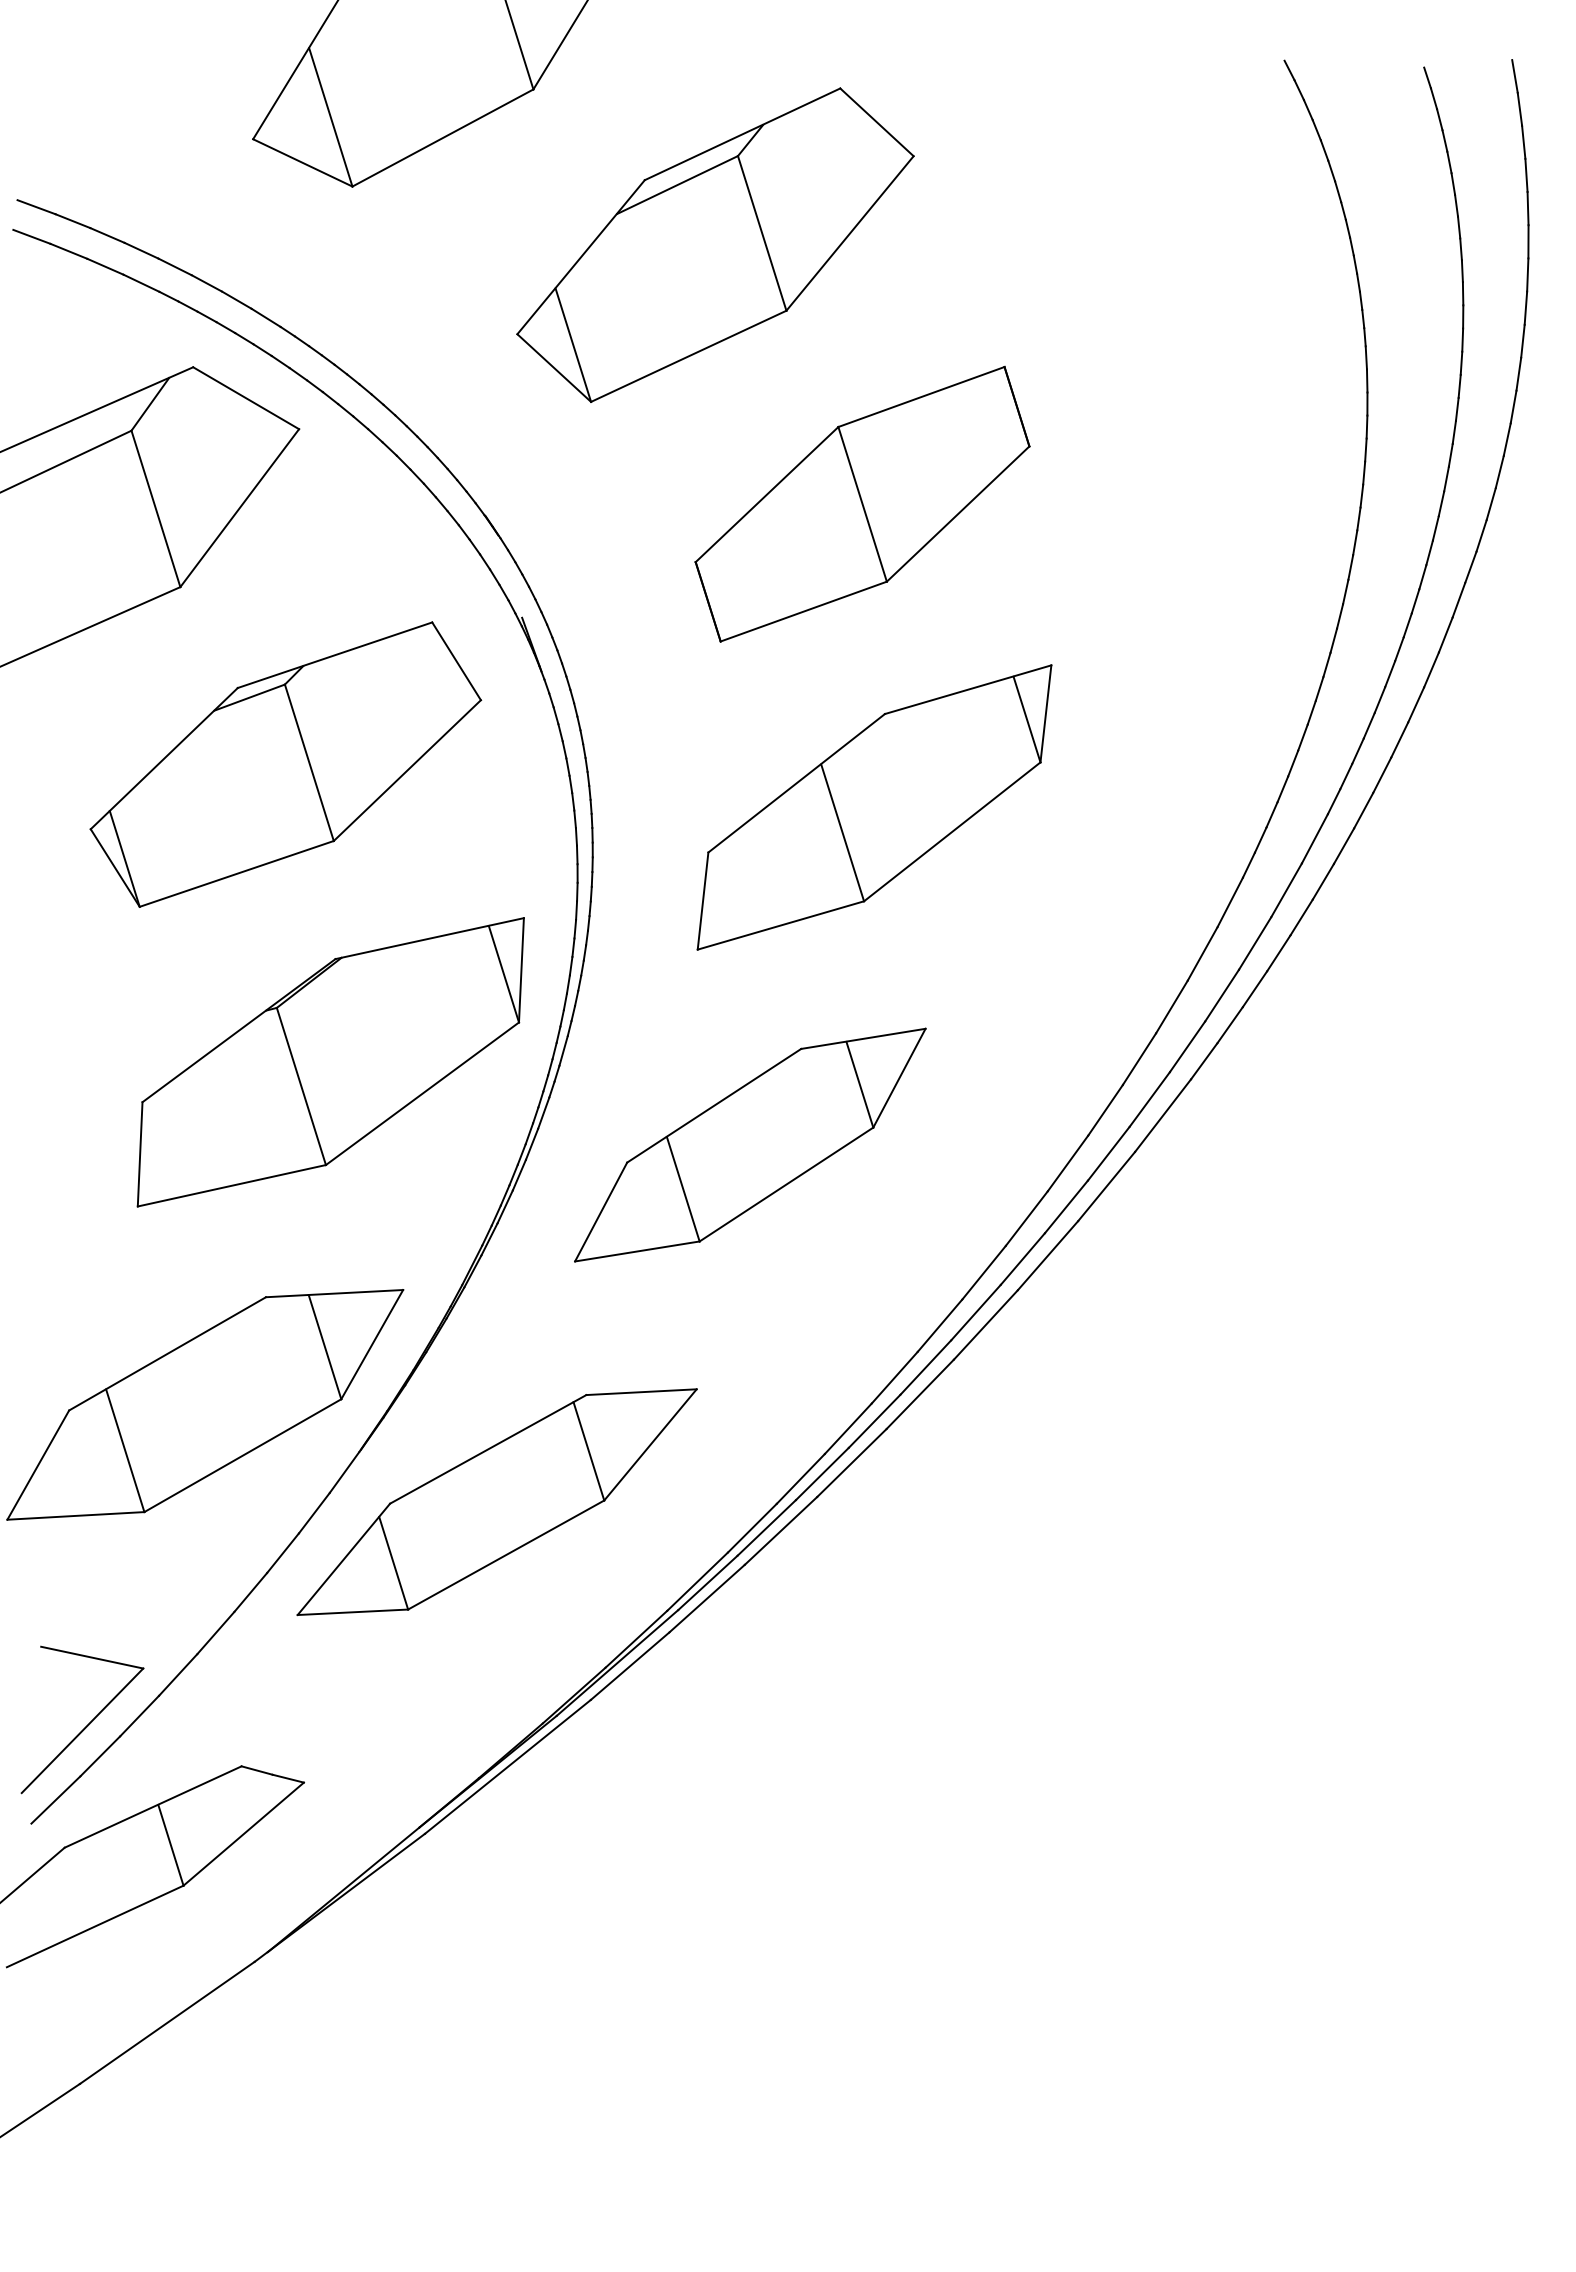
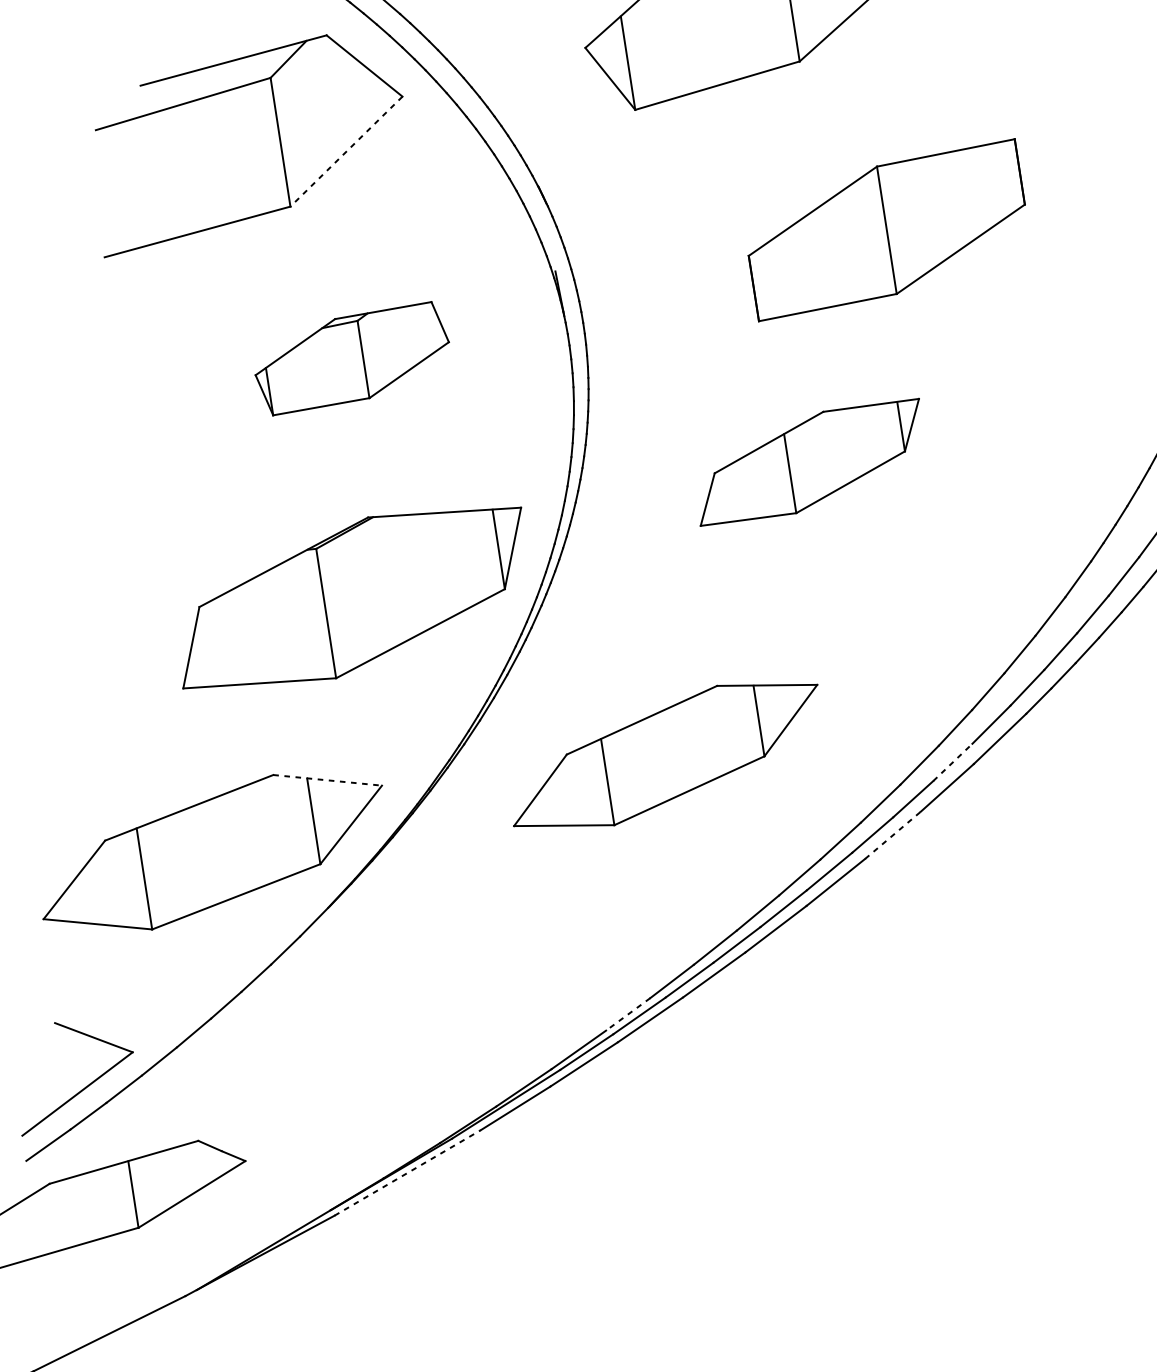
part: (862, 503) -> (886, 229), moved
line: (239, 508) -> (346, 151), solid -> dashed
part: (285, 764) -> (351, 358), size x0.6
part: (874, 807) -> (809, 462), size x0.7
part: (750, 1144) -> (665, 755), moved
line: (1108, 1153) -> (952, 762), solid -> dashed
line: (1047, 1255) -> (892, 835), solid -> dashed
line: (334, 1293) -> (327, 780), solid -> dashed
part: (496, 1502) -> (430, 963), removed
line: (752, 1528) -> (628, 1014), solid -> dashed
line: (507, 1766) -> (407, 1172), solid -> dashed

